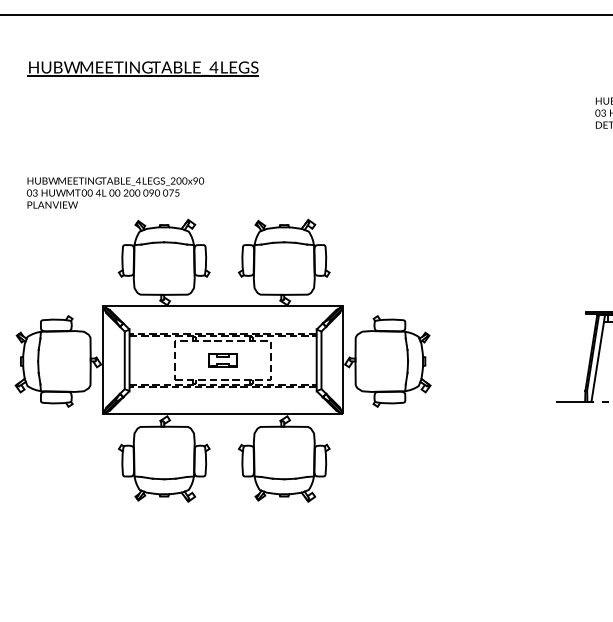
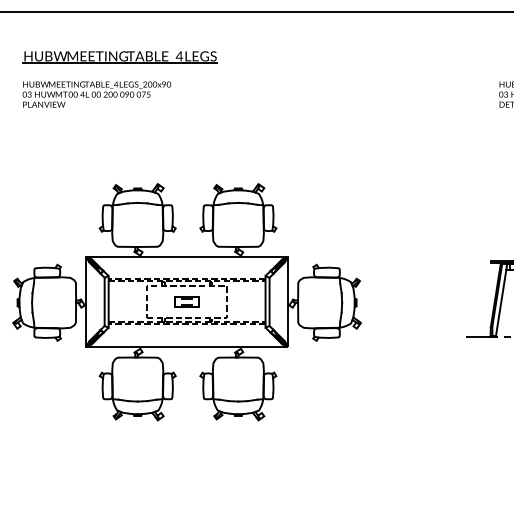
text: (115, 192) -> (96, 94), moved

